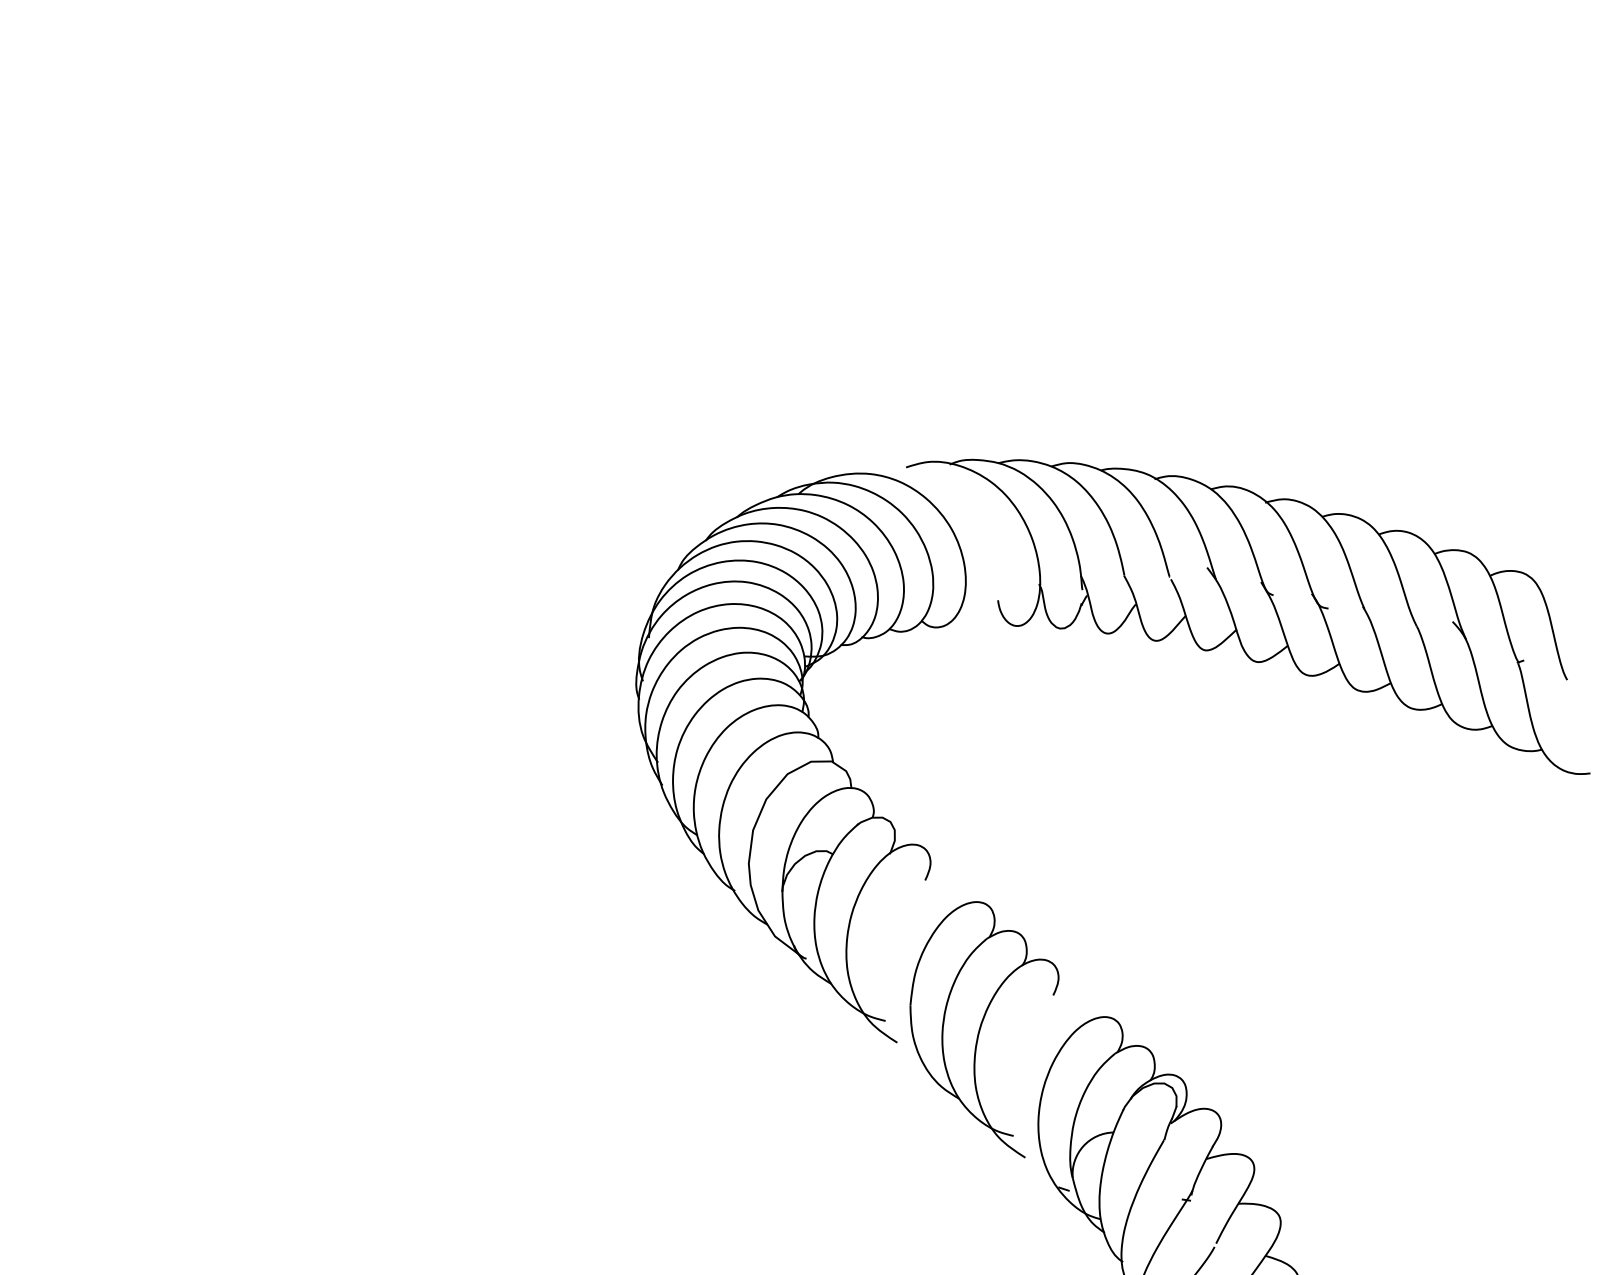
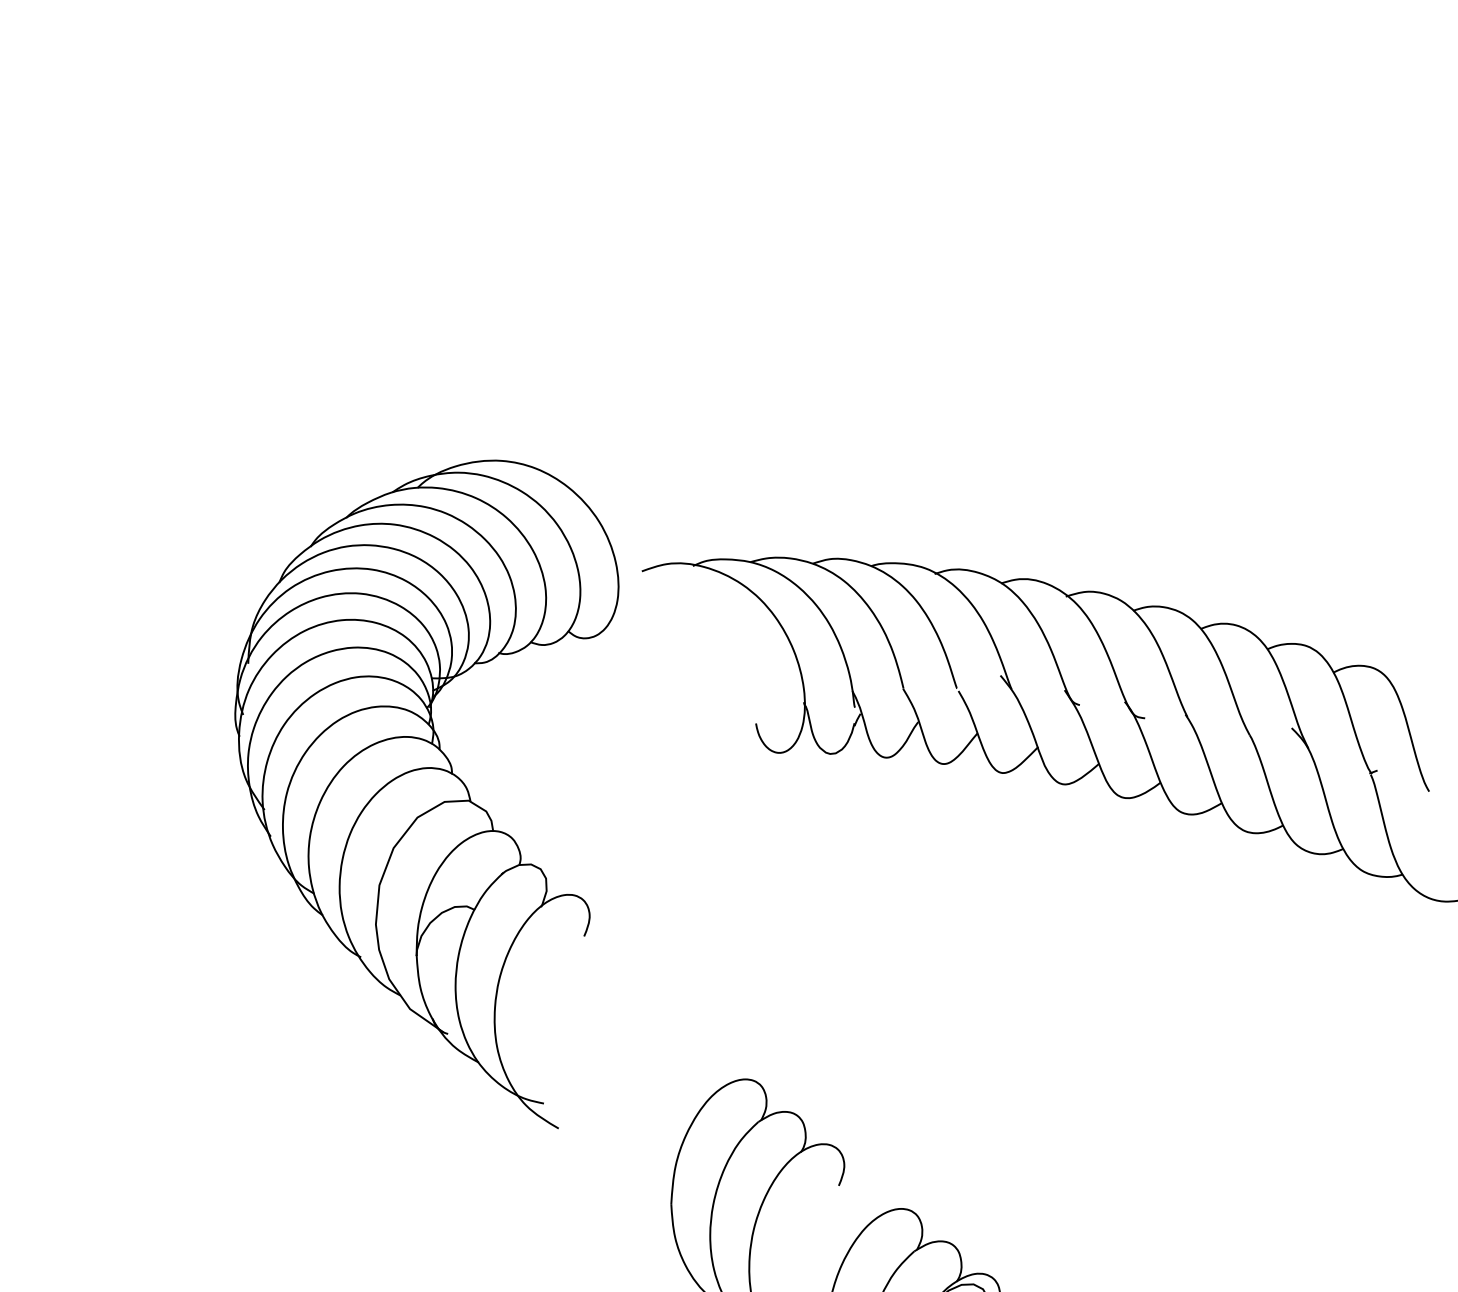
part: (800, 757) -> (431, 797), moved

